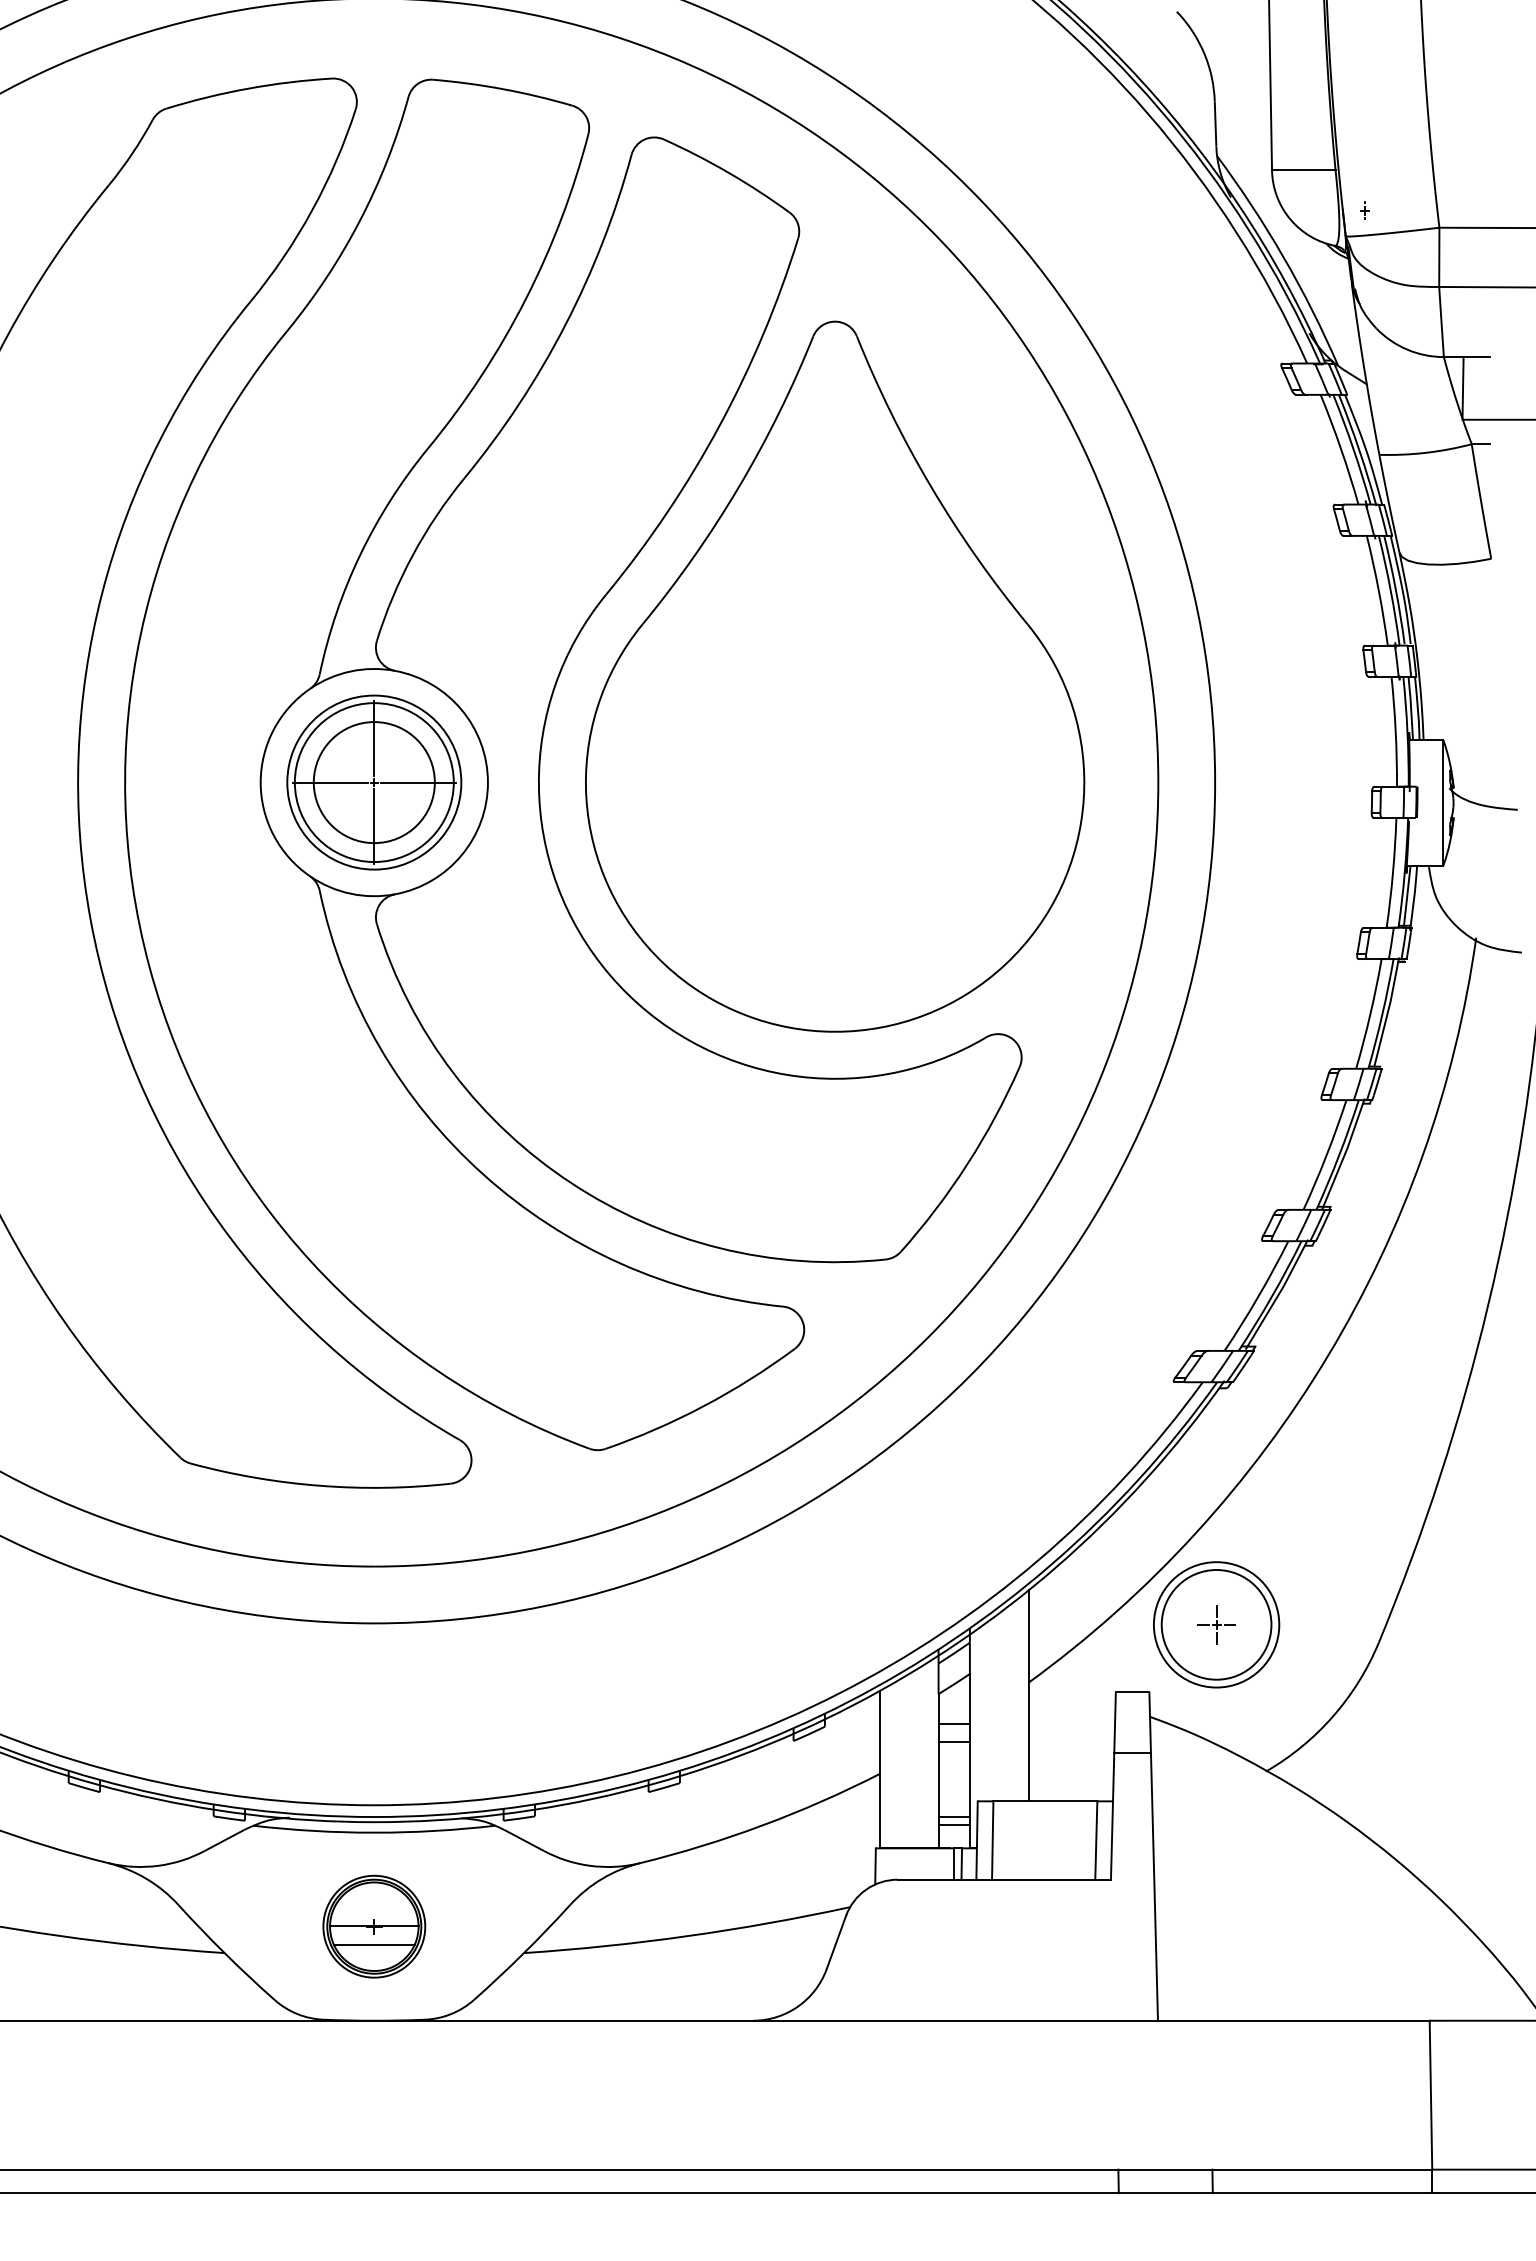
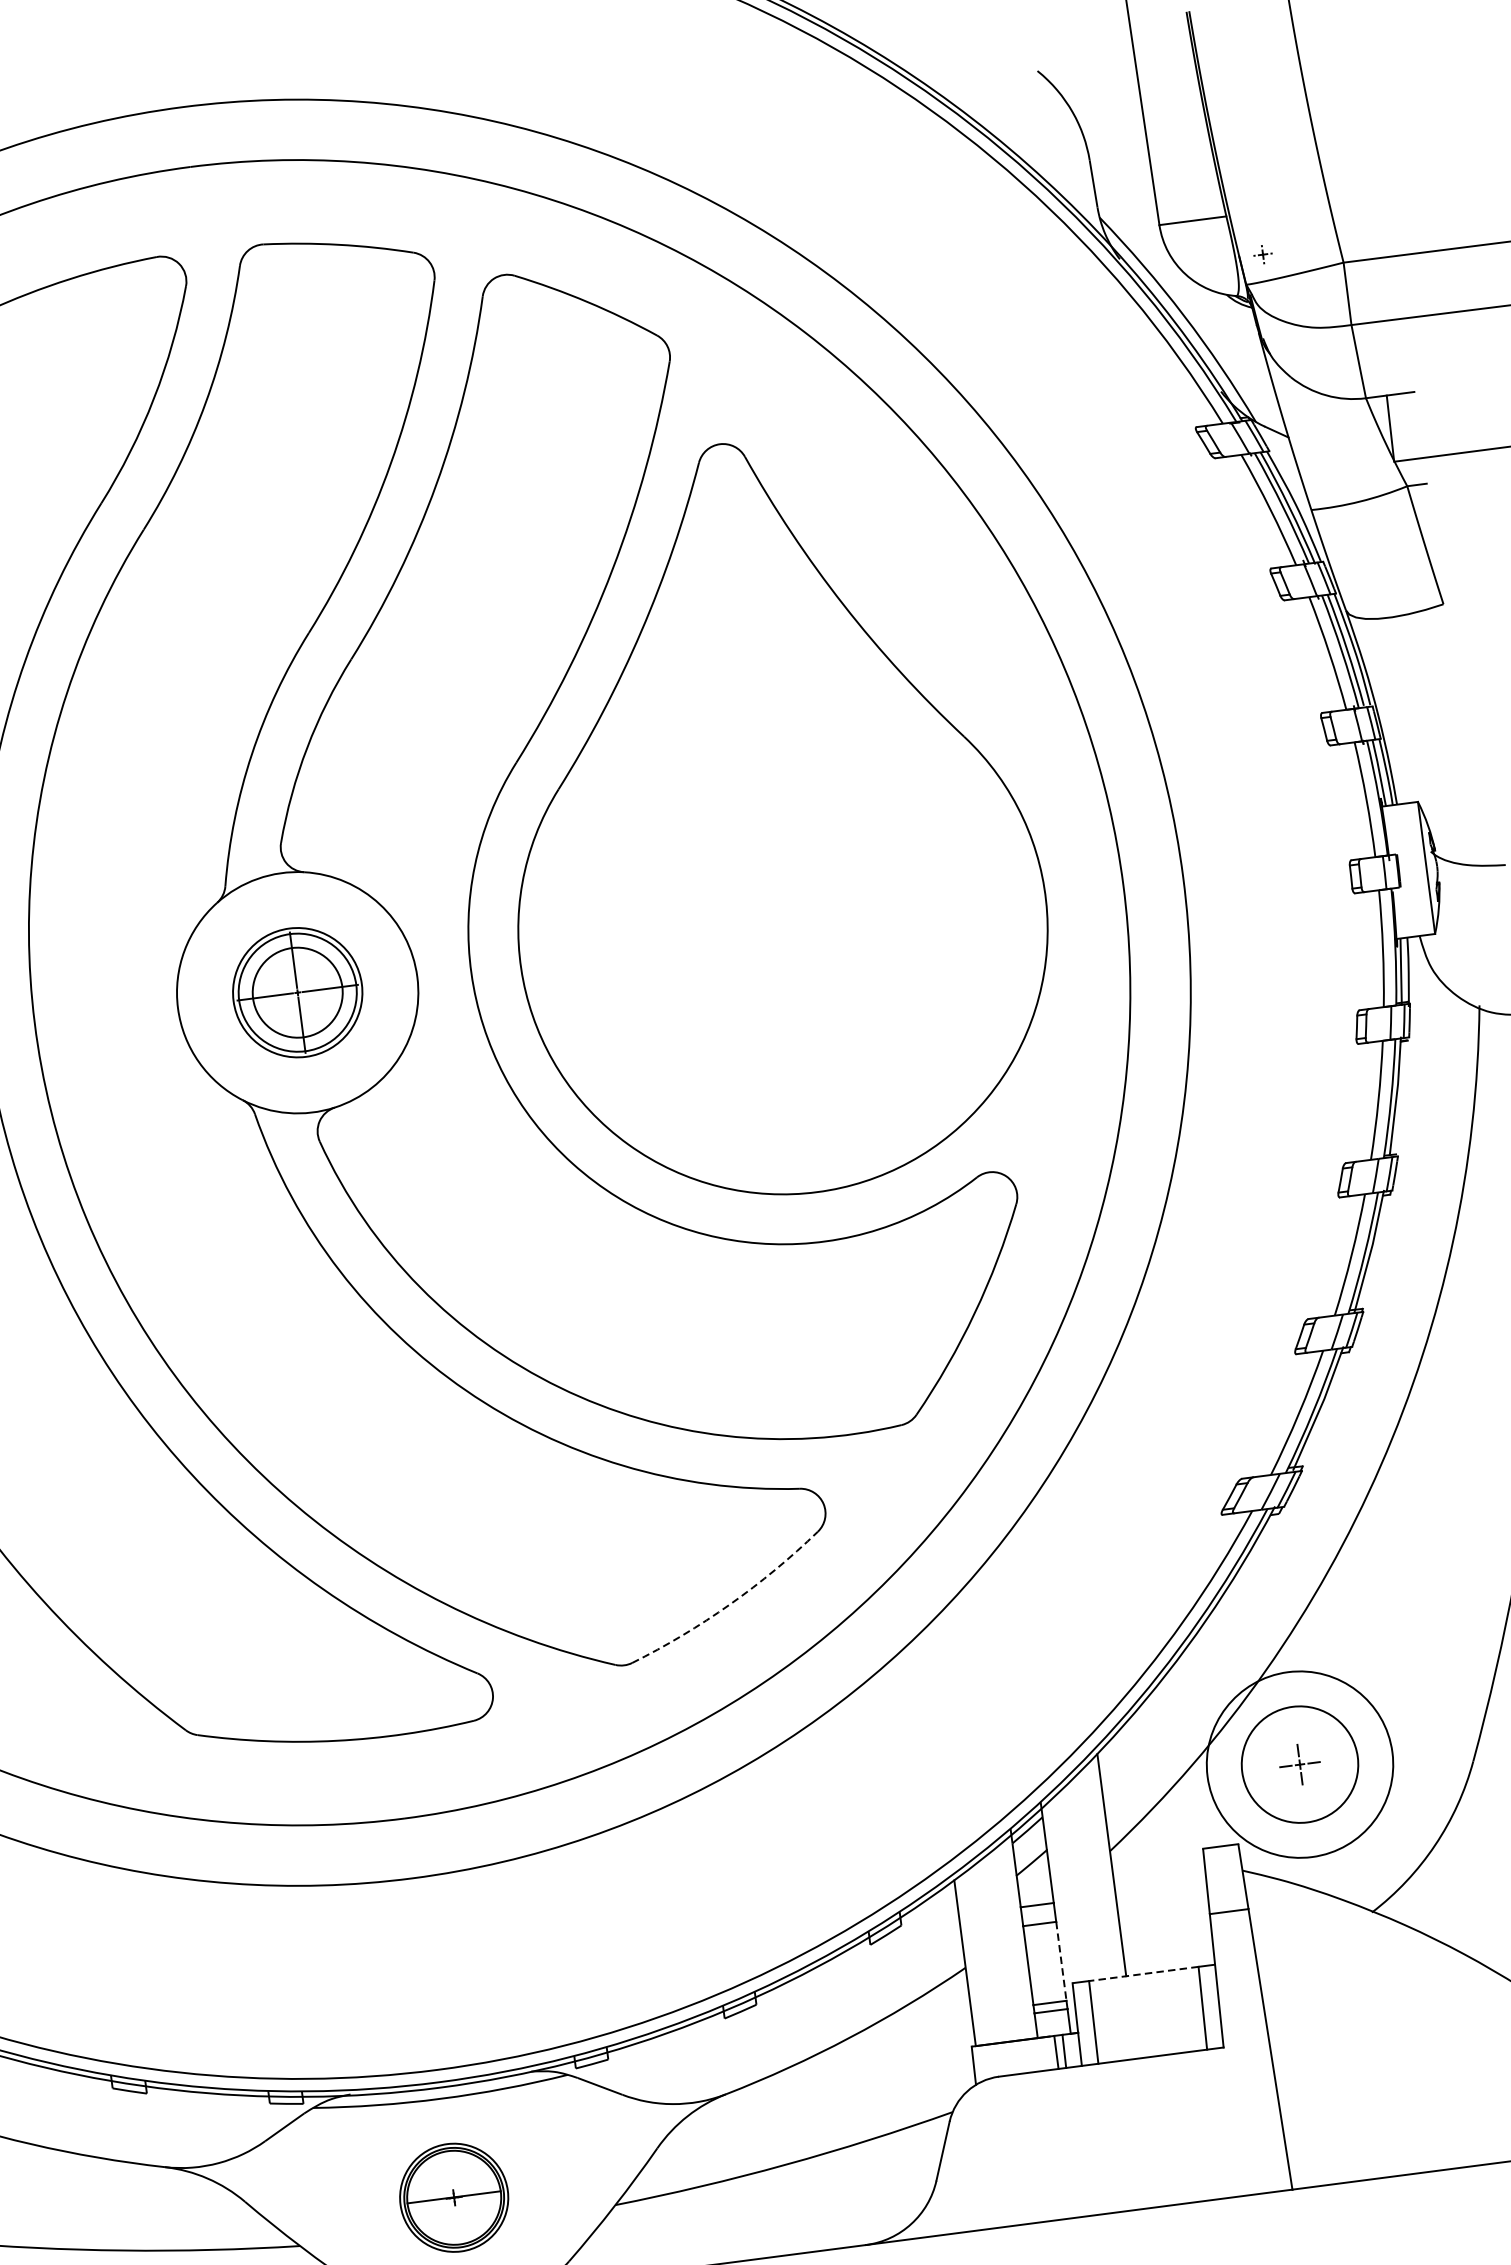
part: (374, 782) -> (297, 992), size x0.7
arc: (703, 1406) -> (729, 1604), solid -> dashed
circle: (1216, 1624) -> (1299, 1764), size x1.4
line: (969, 1780) -> (1061, 1962), solid -> dashed
line: (1045, 1801) -> (1143, 1974), solid -> dashed
line: (374, 1945) -> (456, 2217), removed

